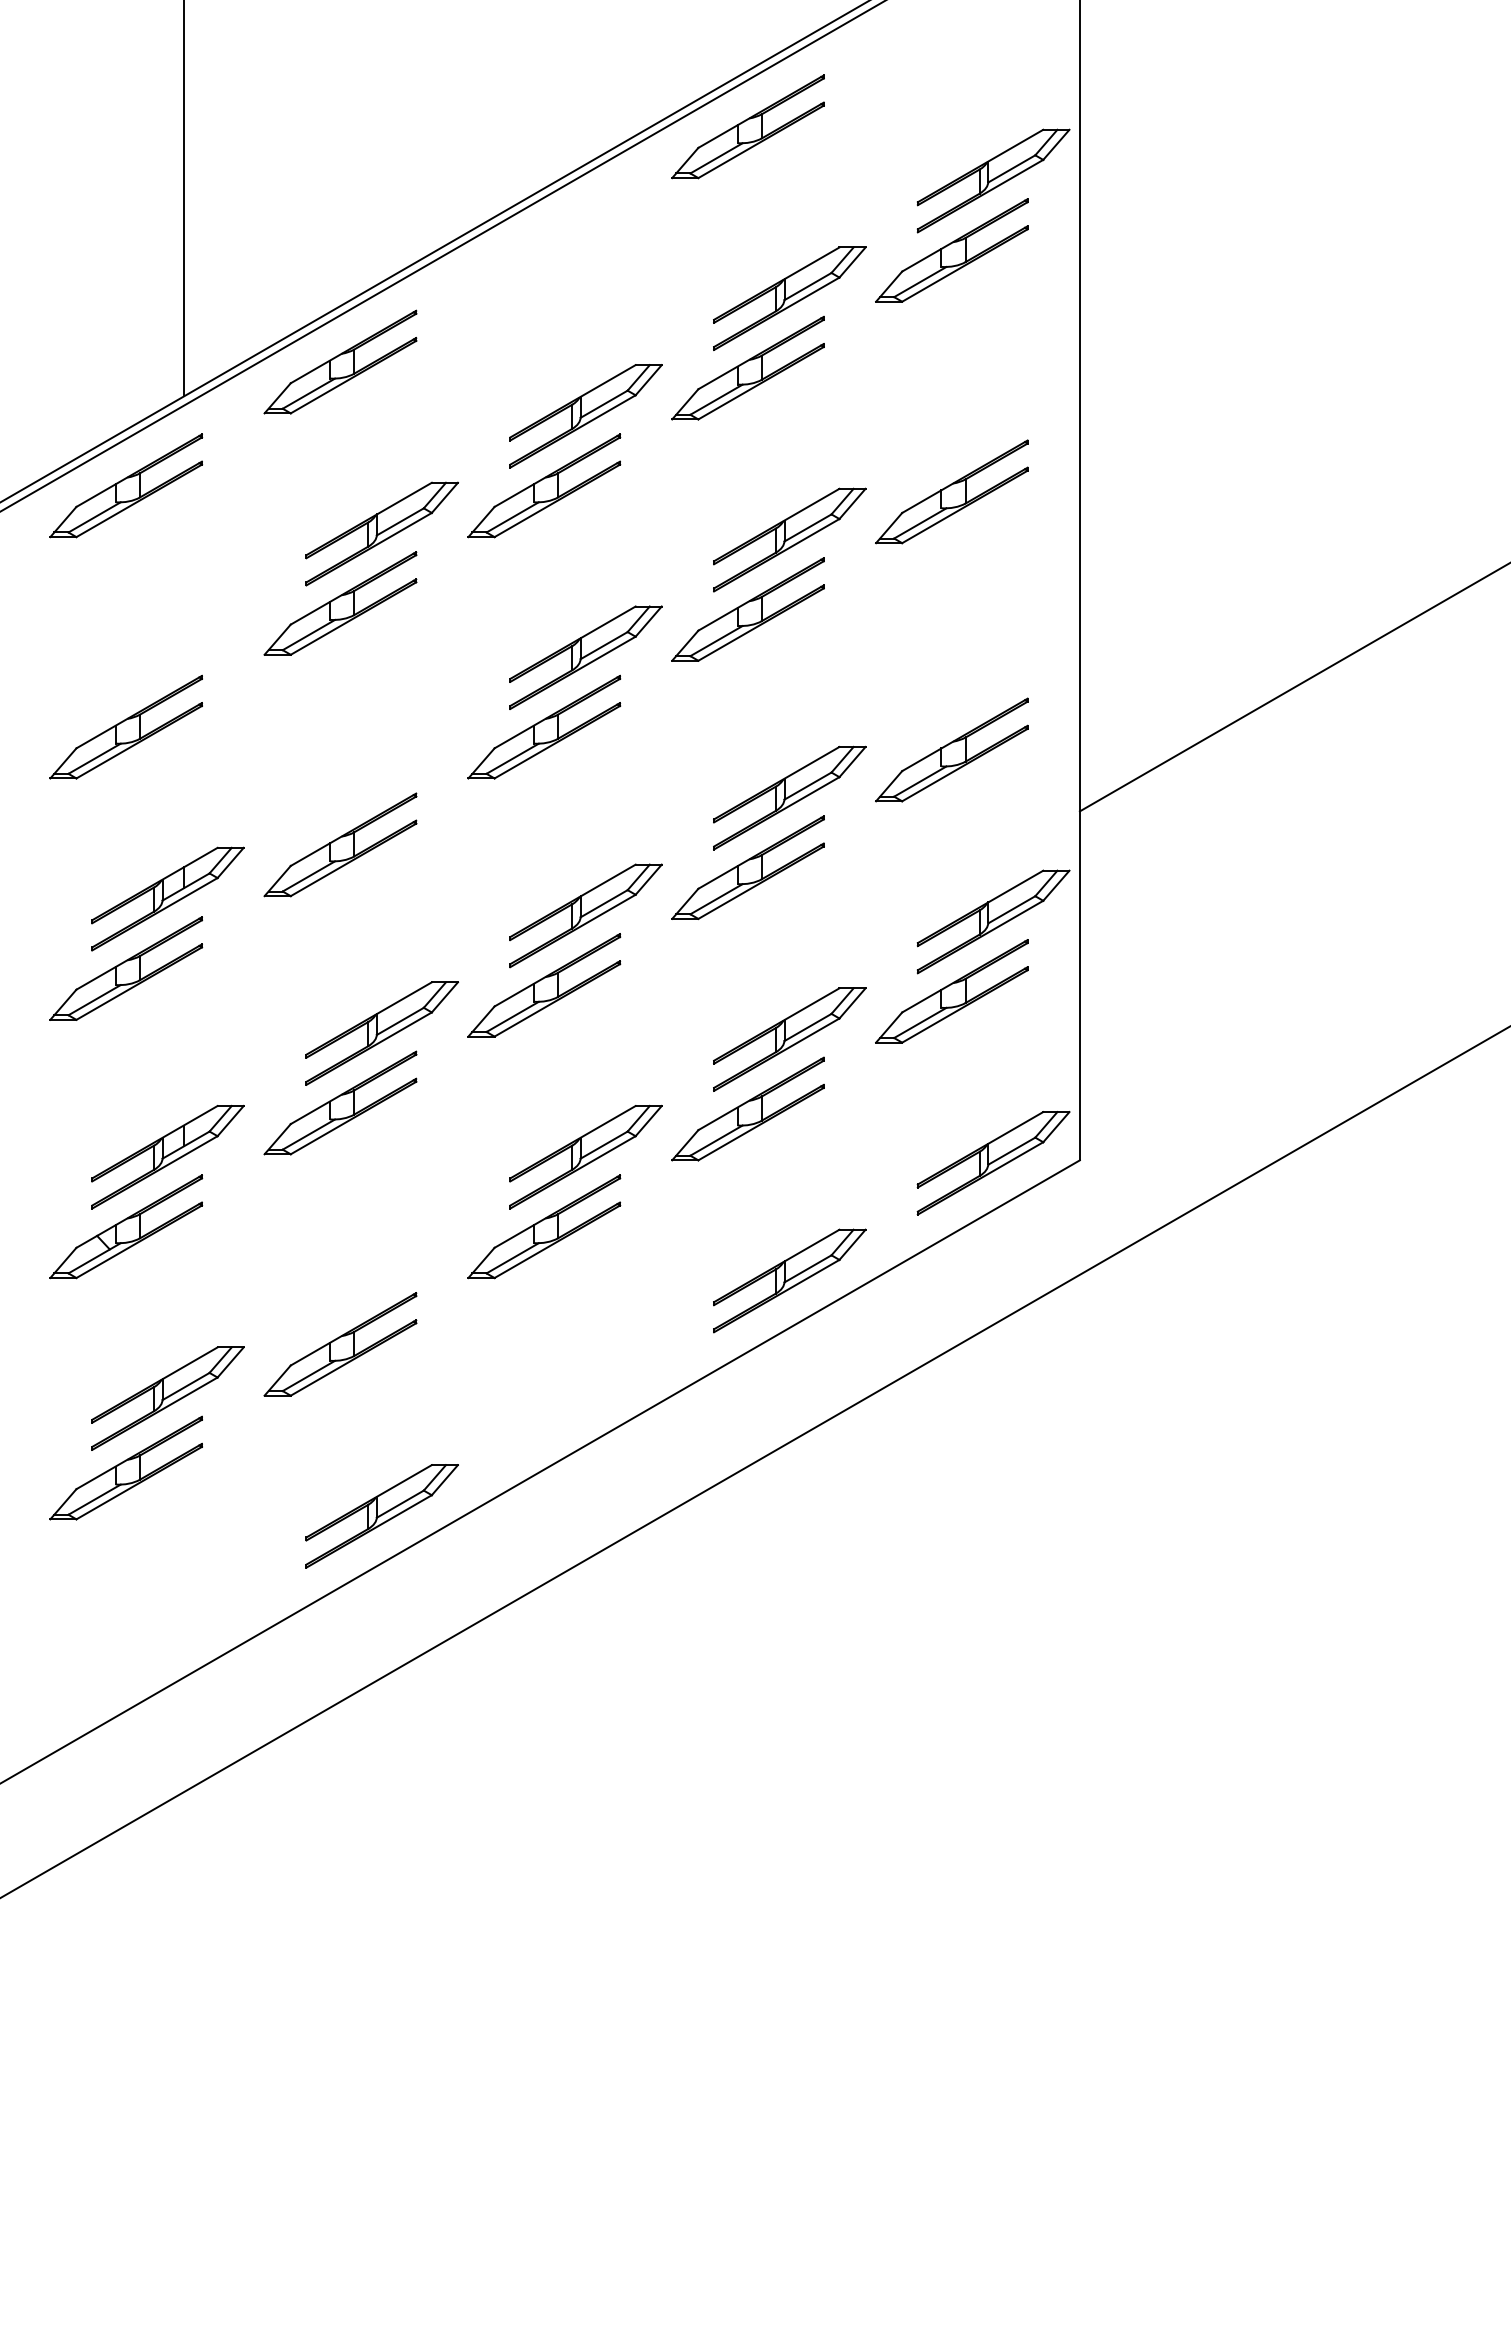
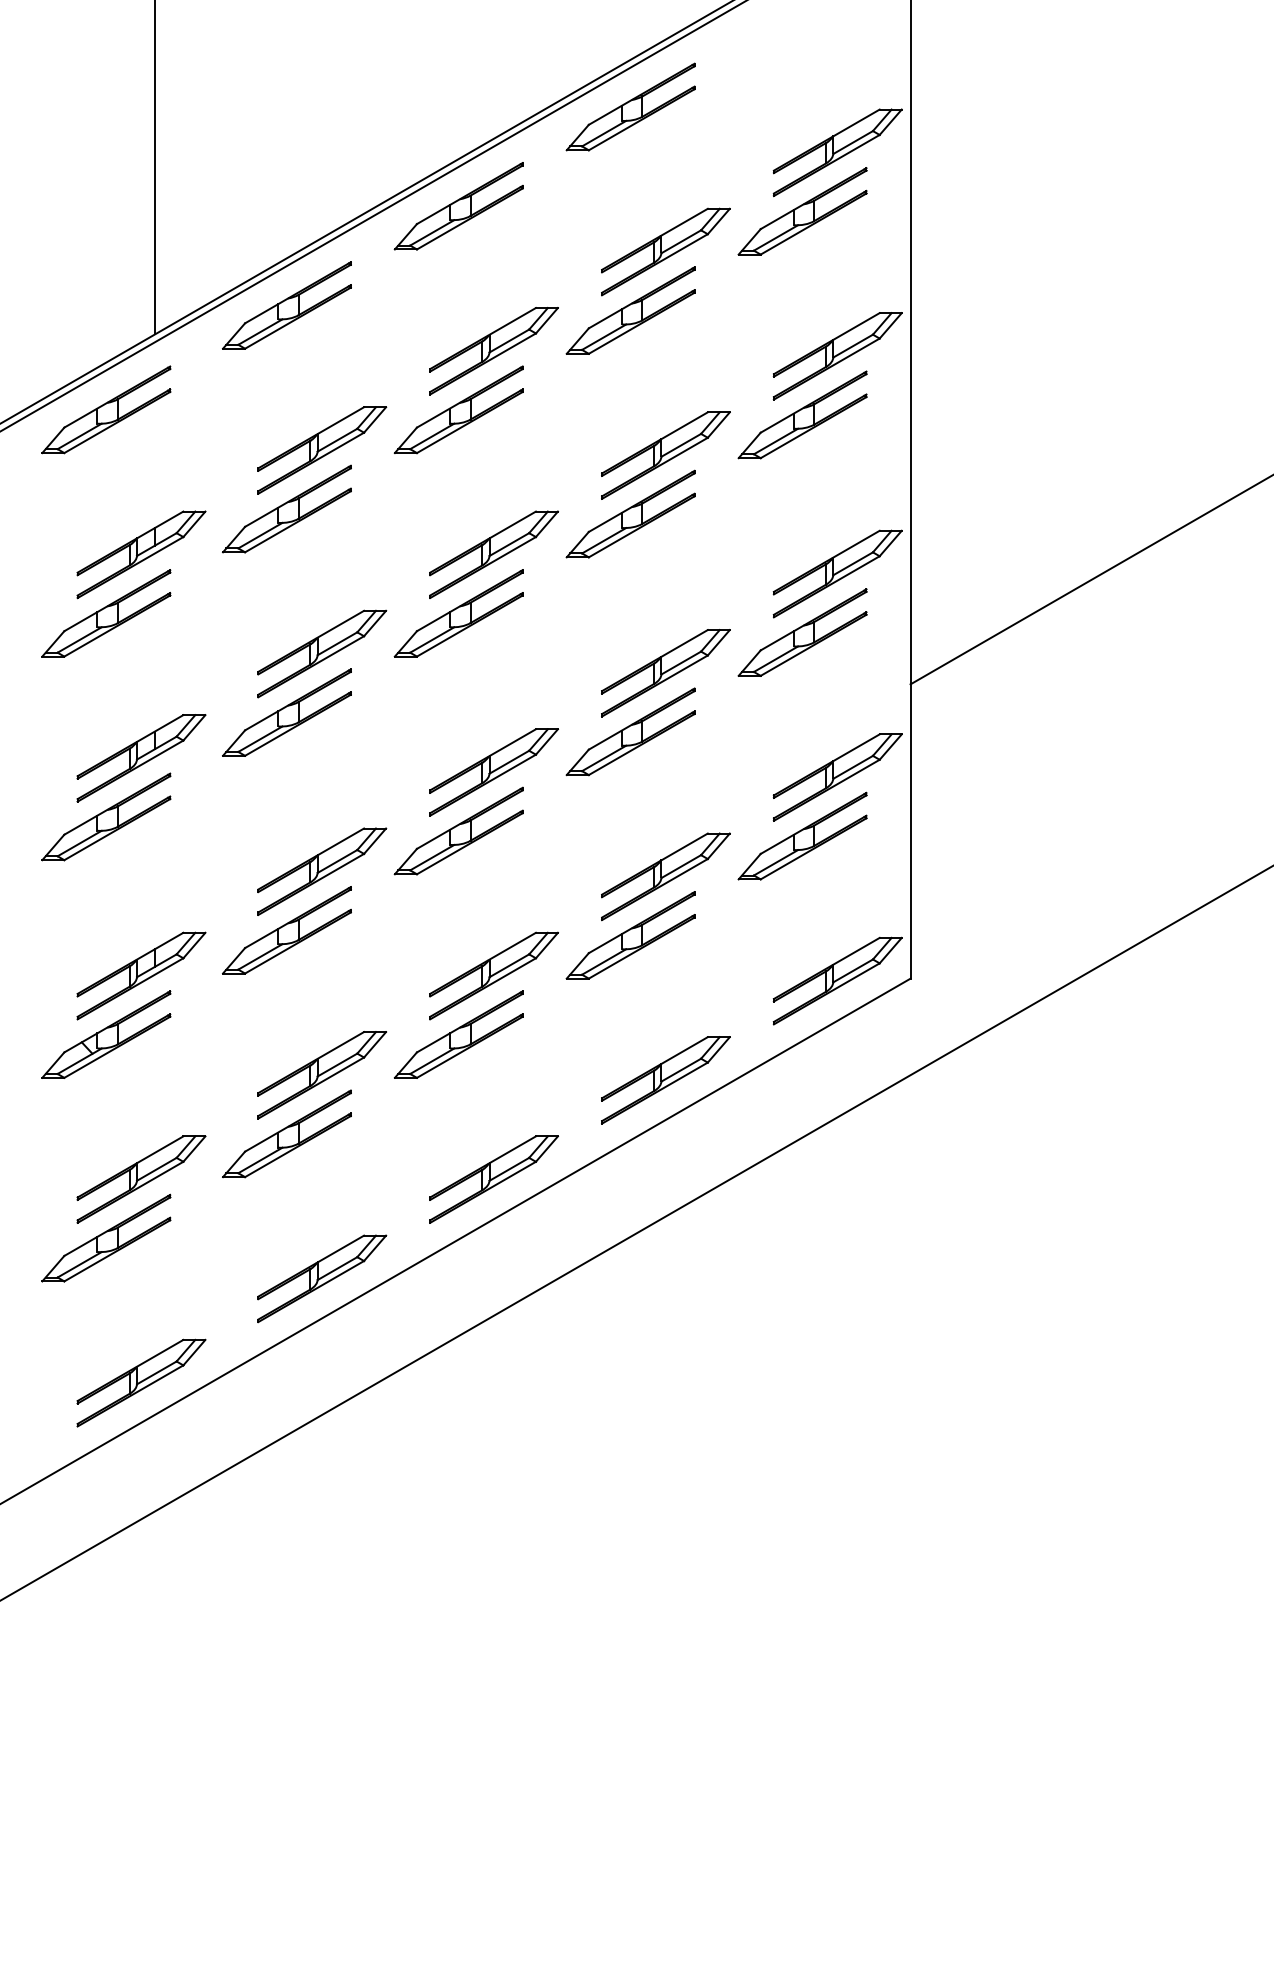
part: (544, 244) -> (459, 206), added
part: (993, 422) -> (837, 356), added
part: (167, 657) -> (141, 554), added
part: (993, 680) -> (837, 573), added
part: (381, 775) -> (321, 654), added
part: (381, 1274) -> (321, 1074), added
part: (585, 1398) -> (493, 1179), added
part: (167, 1639) -> (141, 1382), added

